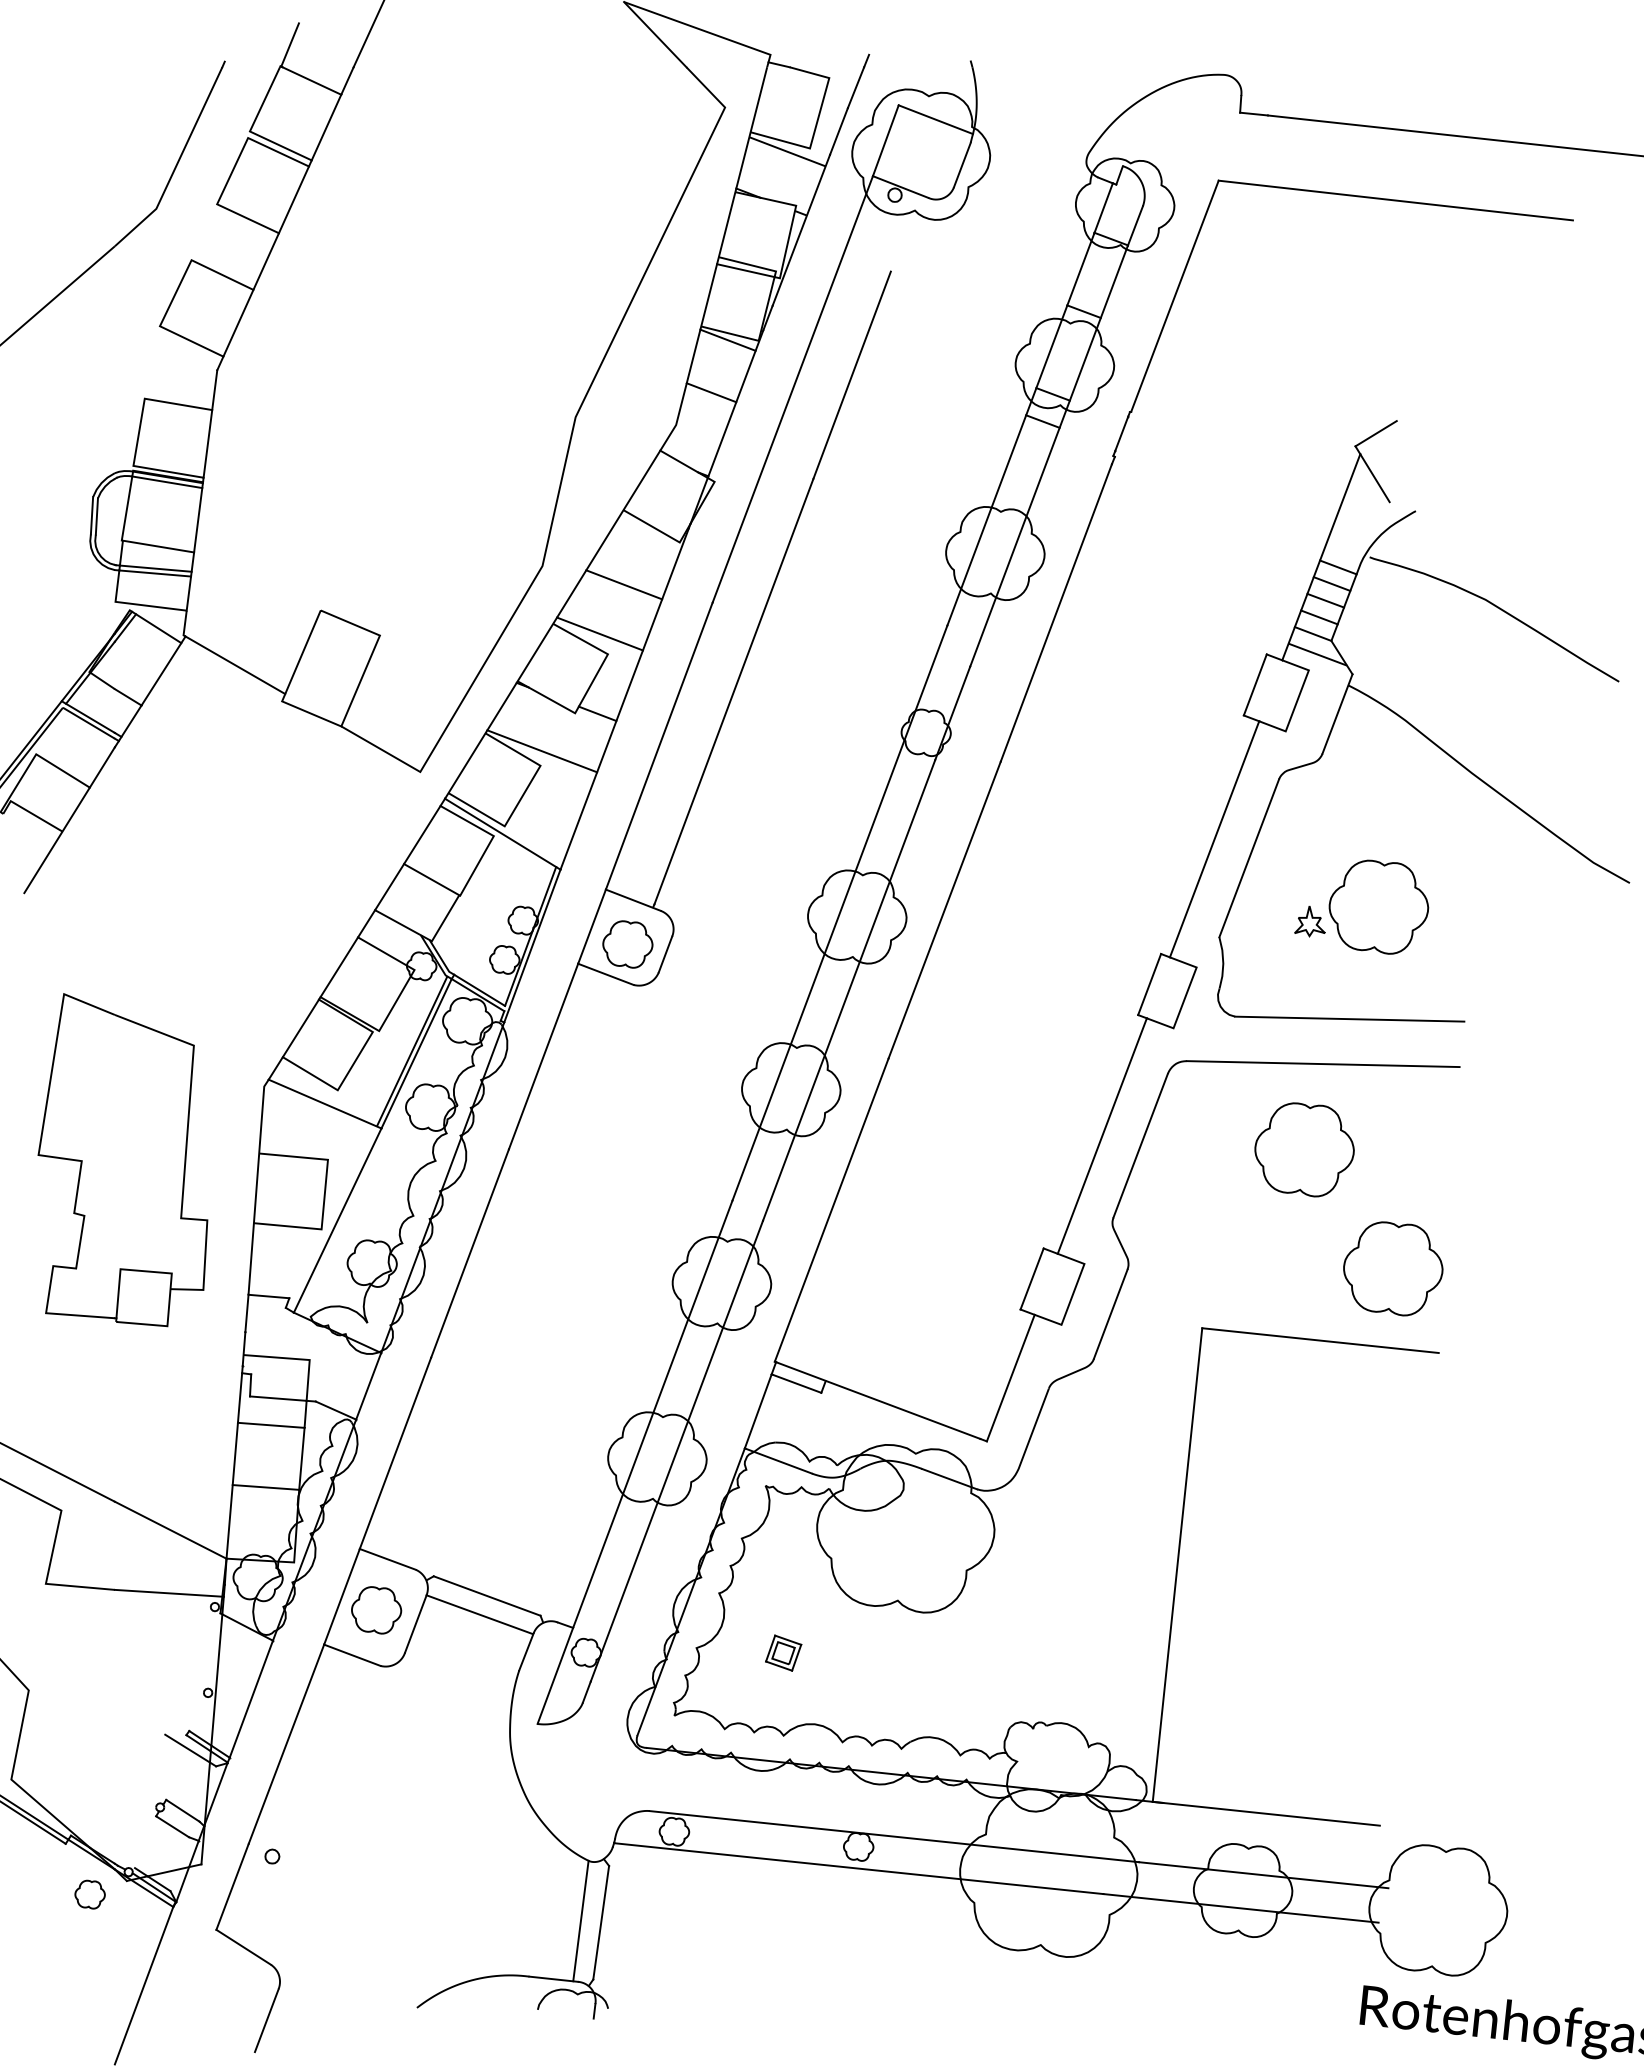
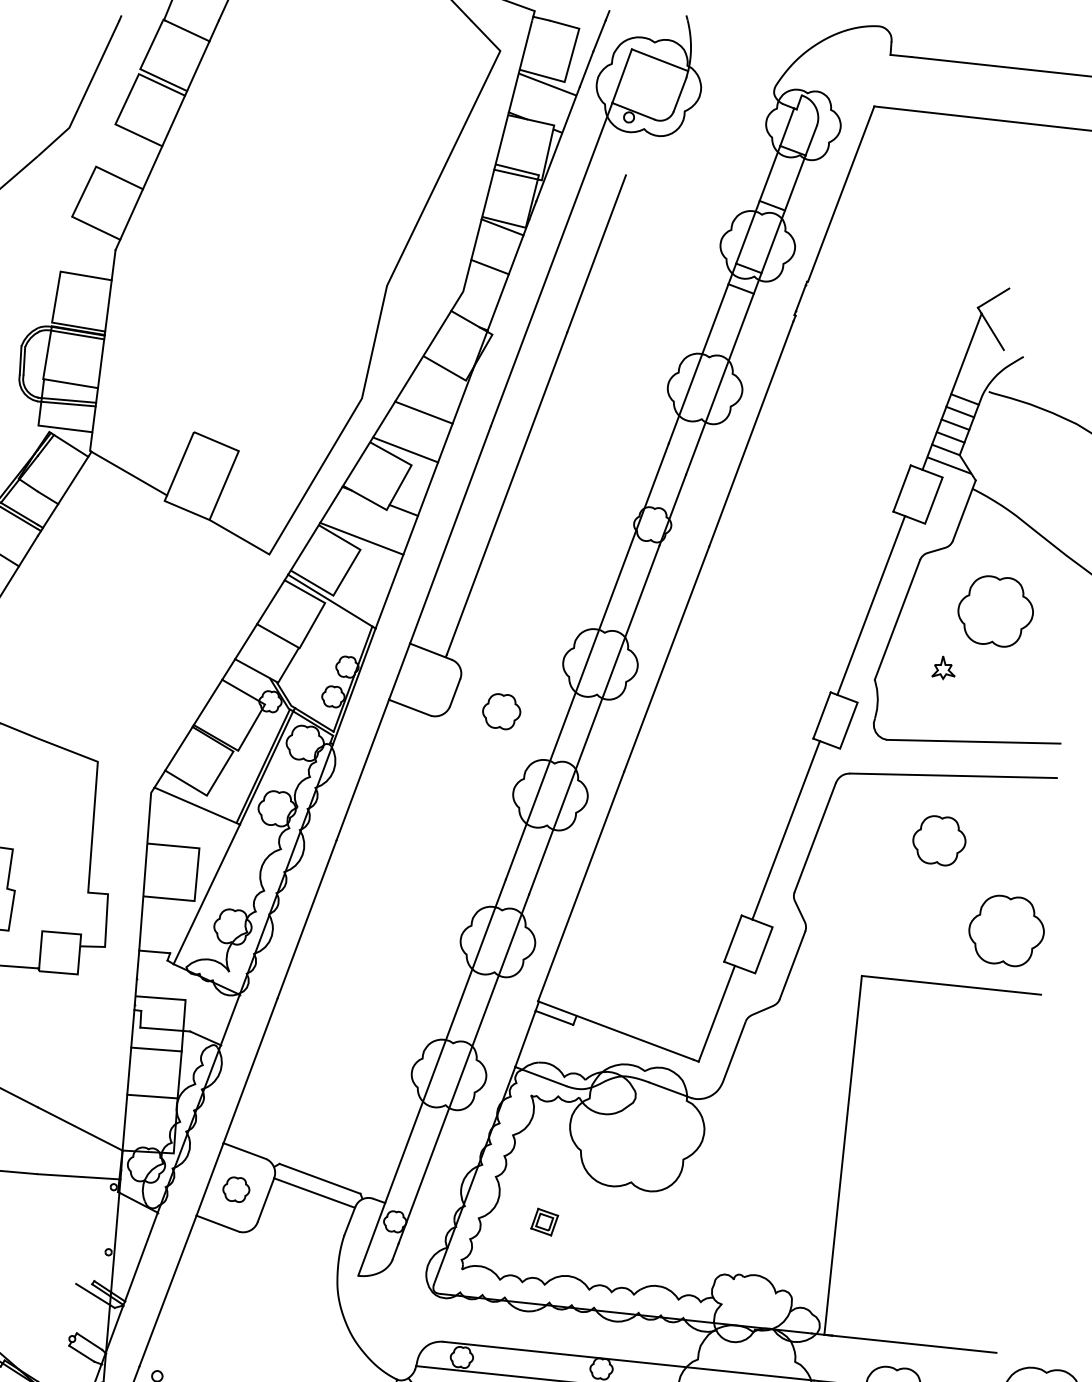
part: (1378, 906) -> (995, 610), moved
part: (627, 944) -> (501, 711), moved
part: (1304, 1149) -> (939, 840), size x0.7
part: (376, 1610) -> (236, 1189), size x0.7

